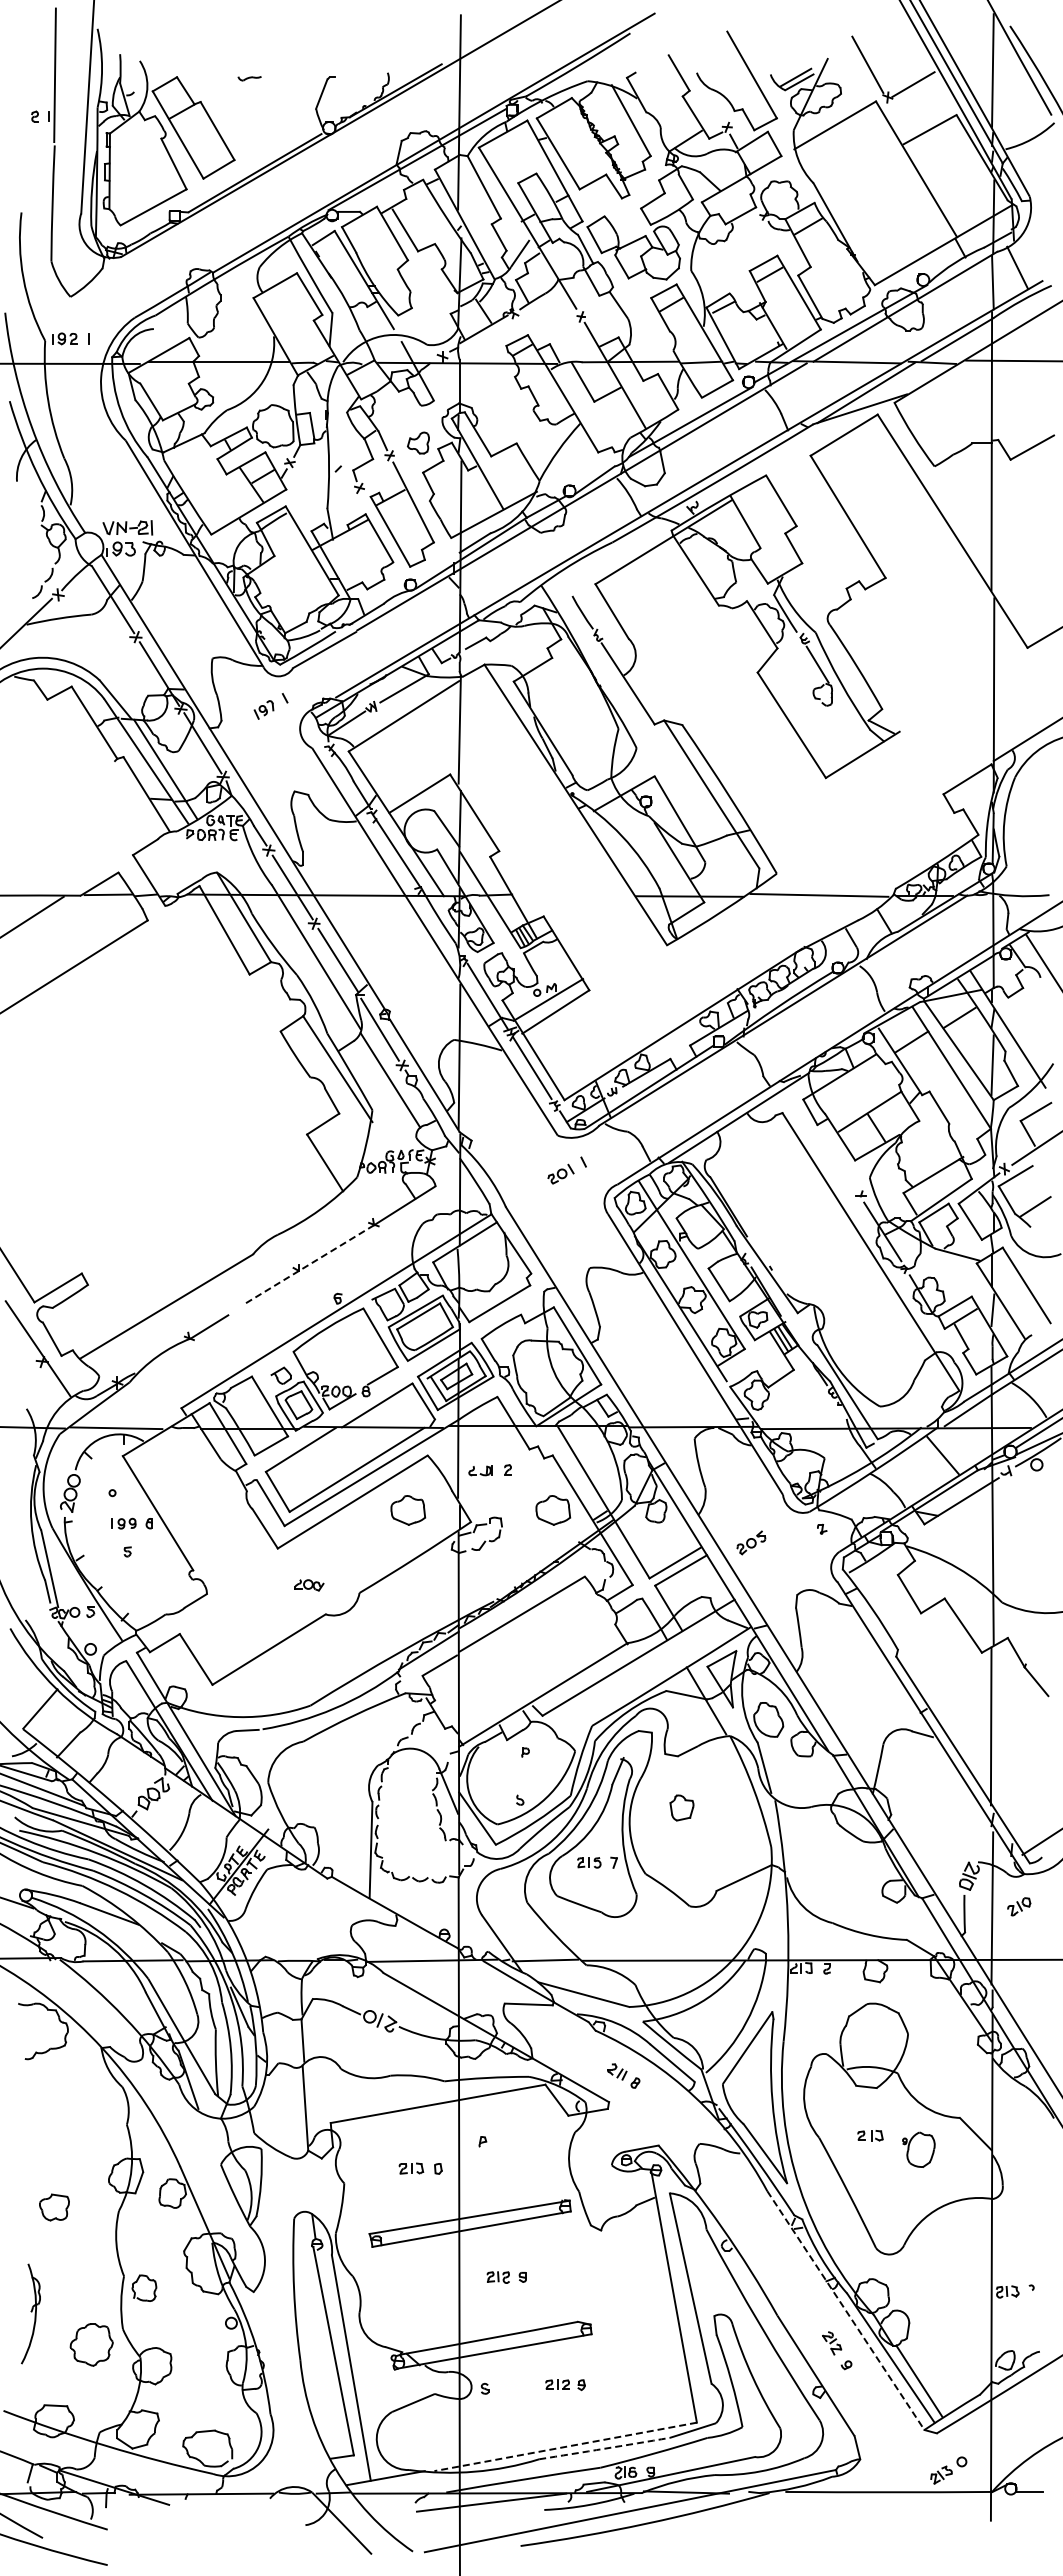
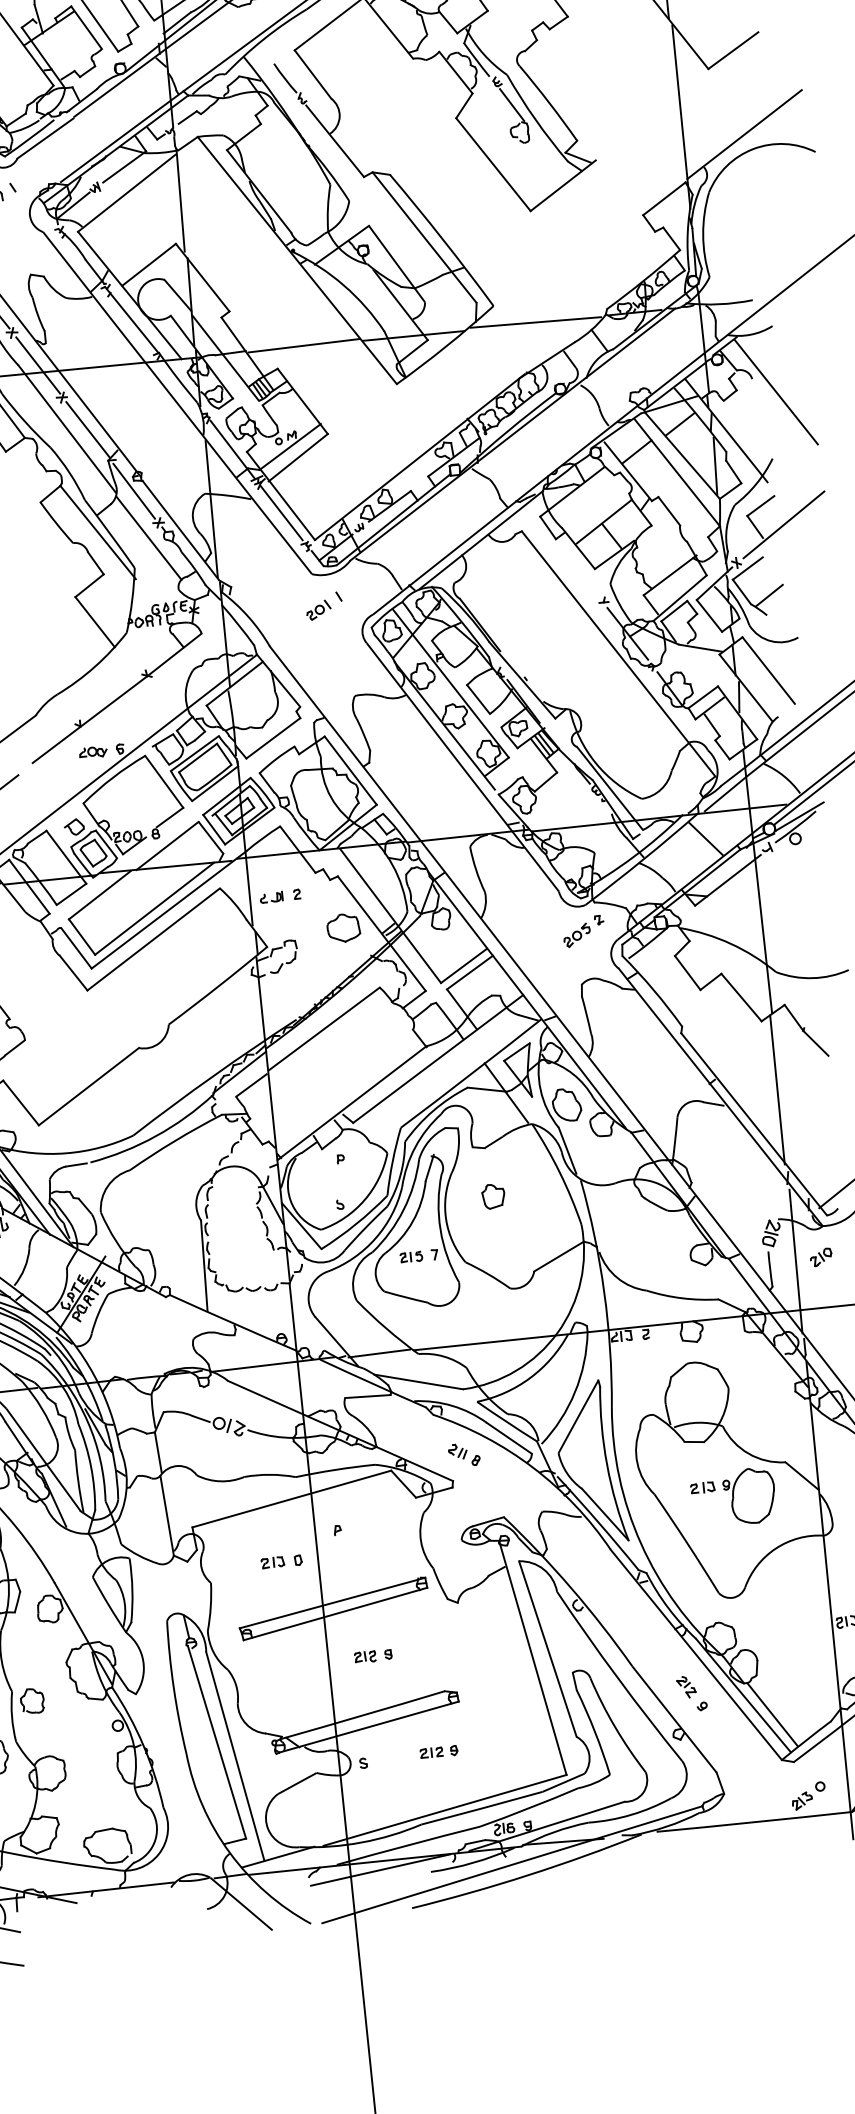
line: (573, 895) -> (303, 346), added
line: (309, 1264) -> (90, 719), dashed -> solid
part: (408, 1510) -> (207, 942), removed
part: (751, 1542) -> (577, 935), moved
part: (309, 1585) -> (93, 752), moved
part: (918, 2149) -> (749, 1496), size x1.67
line: (845, 2310) -> (695, 1654), dashed -> solid
line: (565, 2446) -> (444, 1810), dashed -> solid
arc: (604, 2448) -> (481, 1808), dashed -> solid

